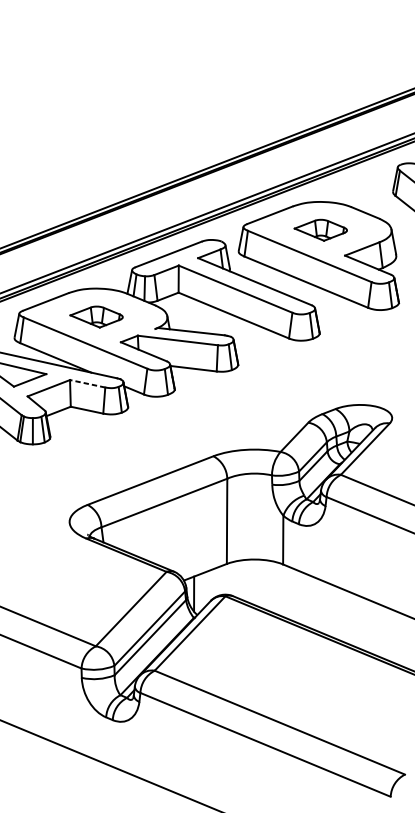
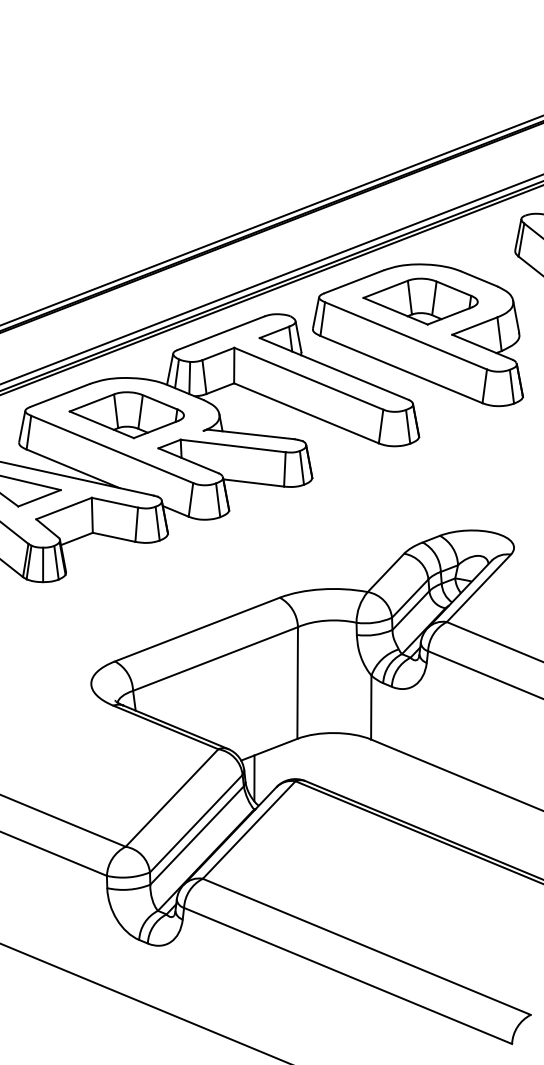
part: (320, 230) -> (420, 301), size x1.67
part: (96, 317) -> (126, 415), size x1.67
line: (87, 383) -> (114, 502), dashed -> solid

